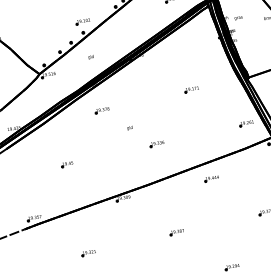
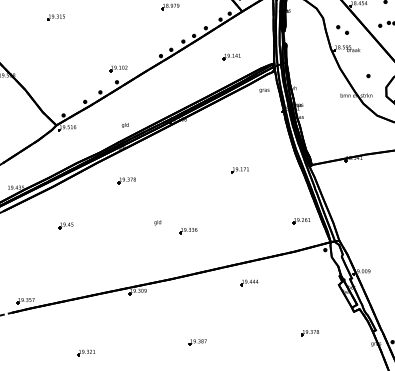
text: (238, 18) -> (264, 90), moved
text: (90, 57) -> (124, 125), moved
text: (129, 127) -> (157, 222), moved
part: (66, 164) -> (65, 225), moved

